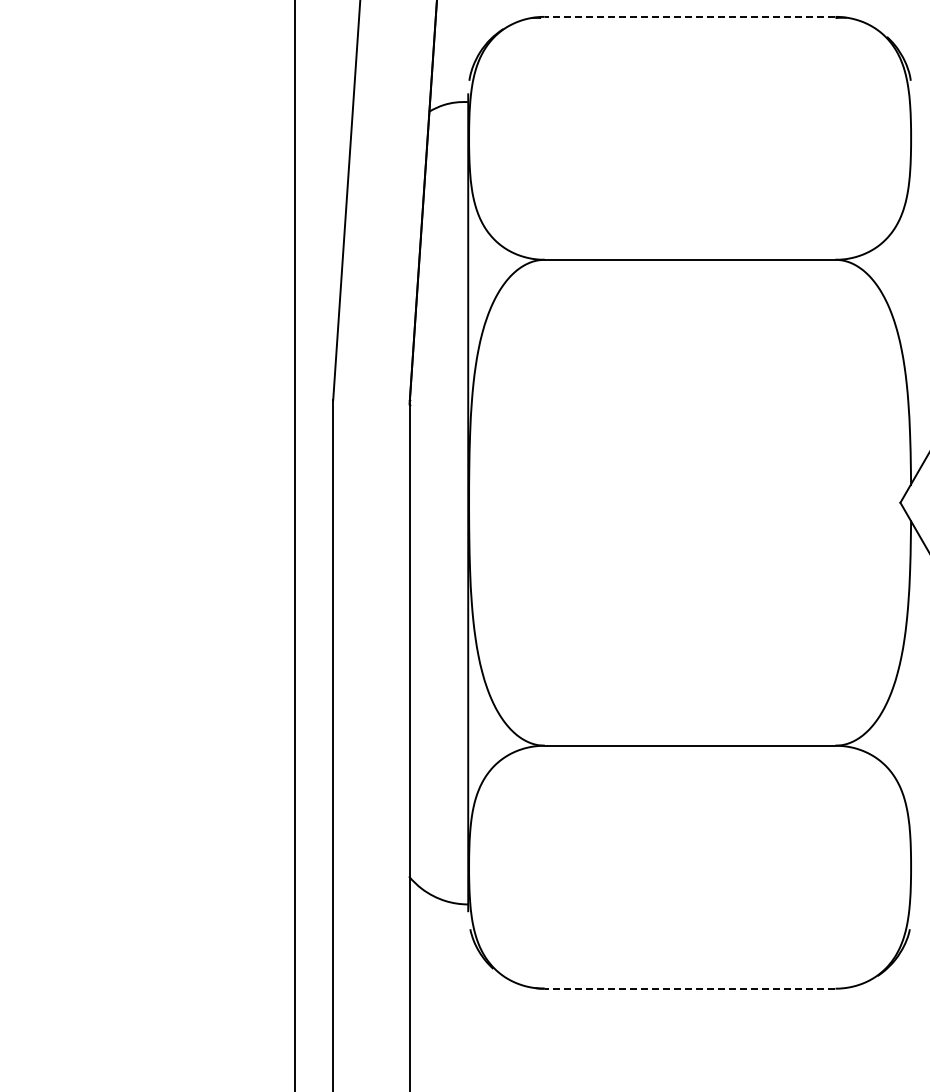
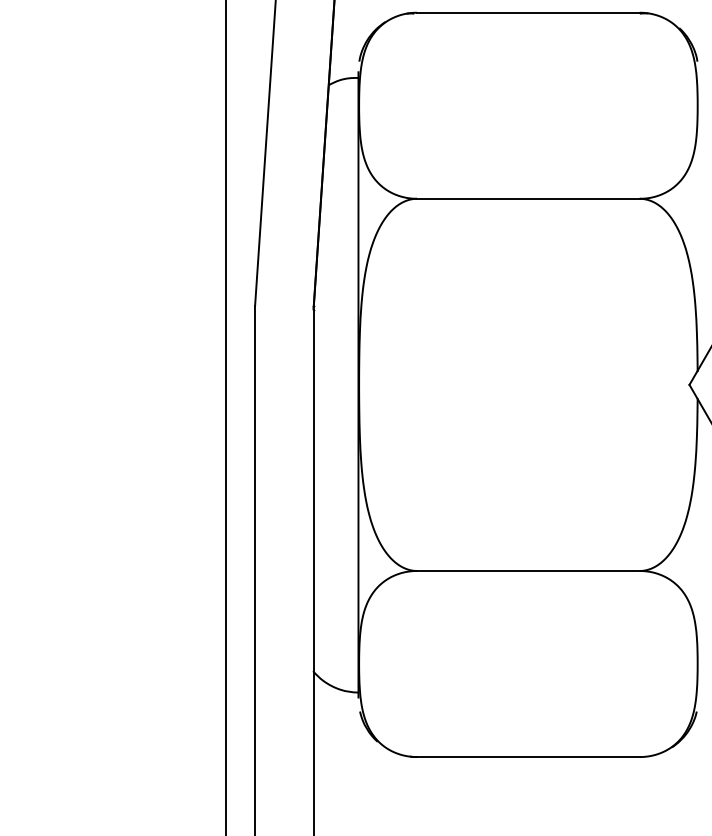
line: (689, 16) -> (527, 12), dashed -> solid
line: (689, 988) -> (527, 756), dashed -> solid

